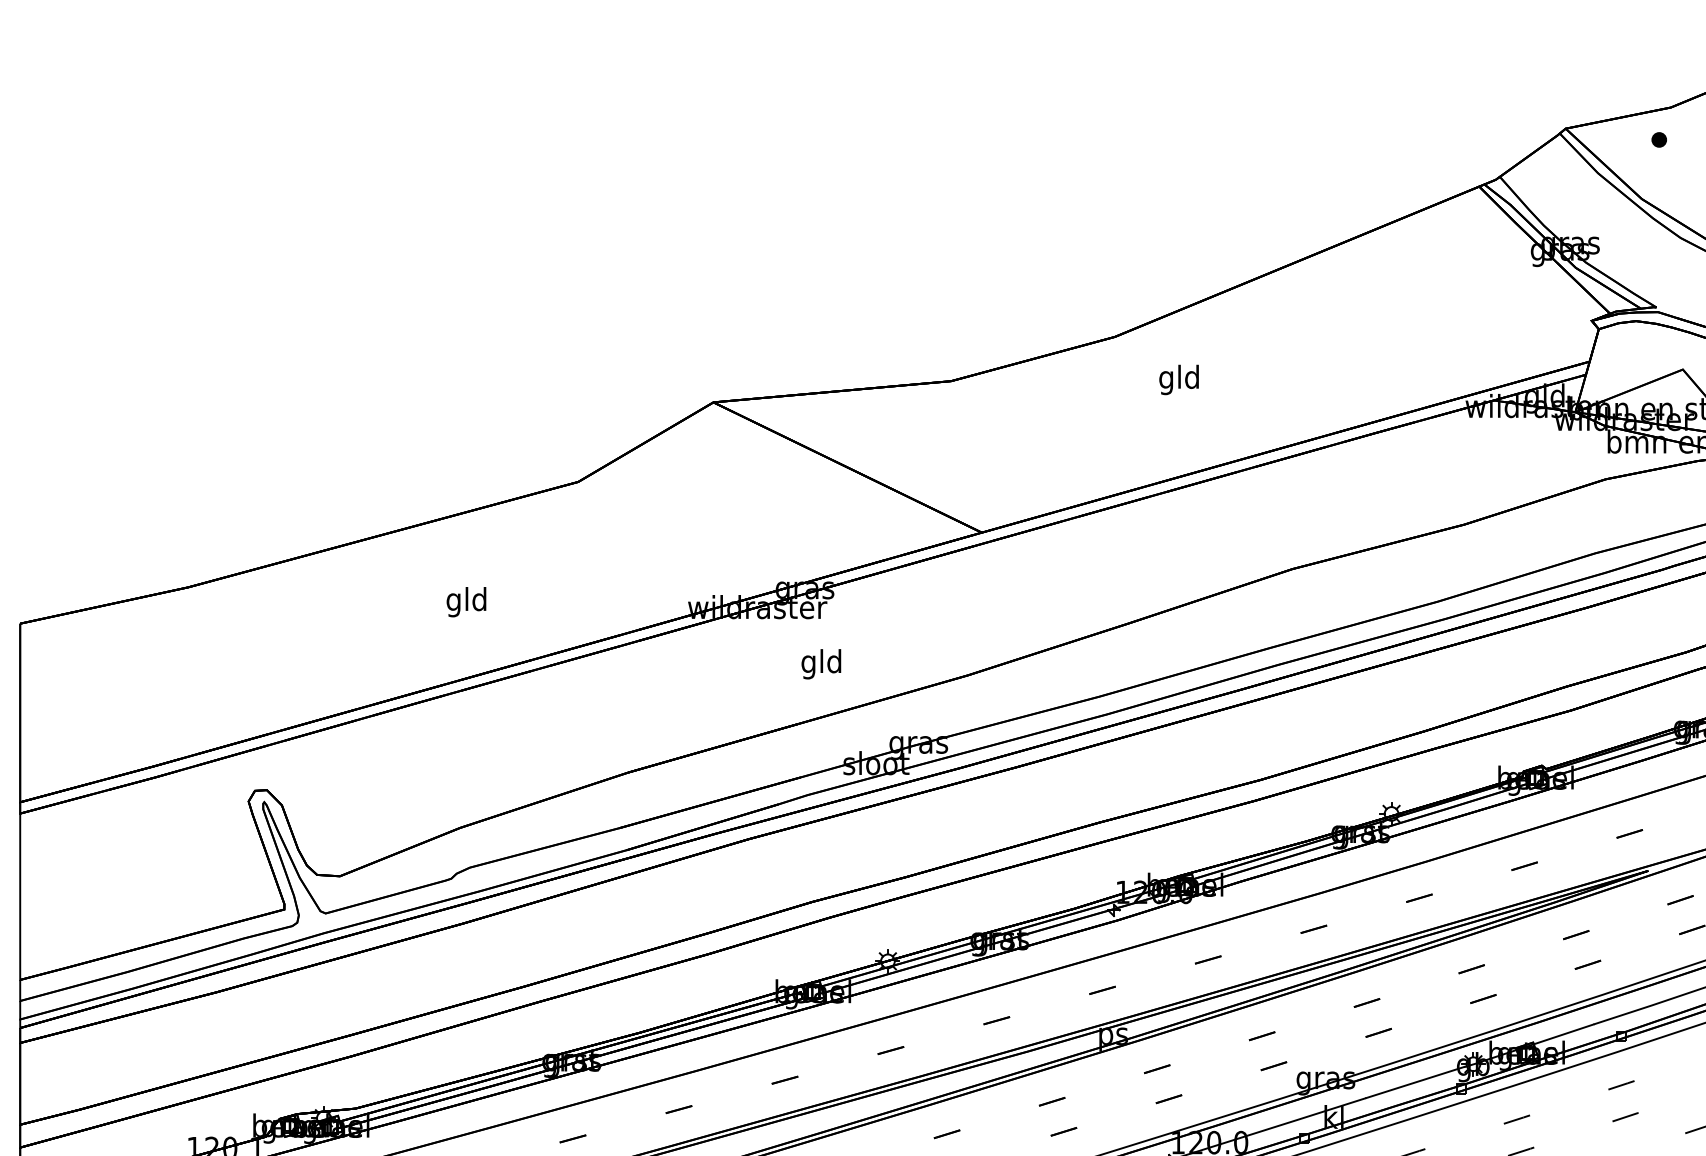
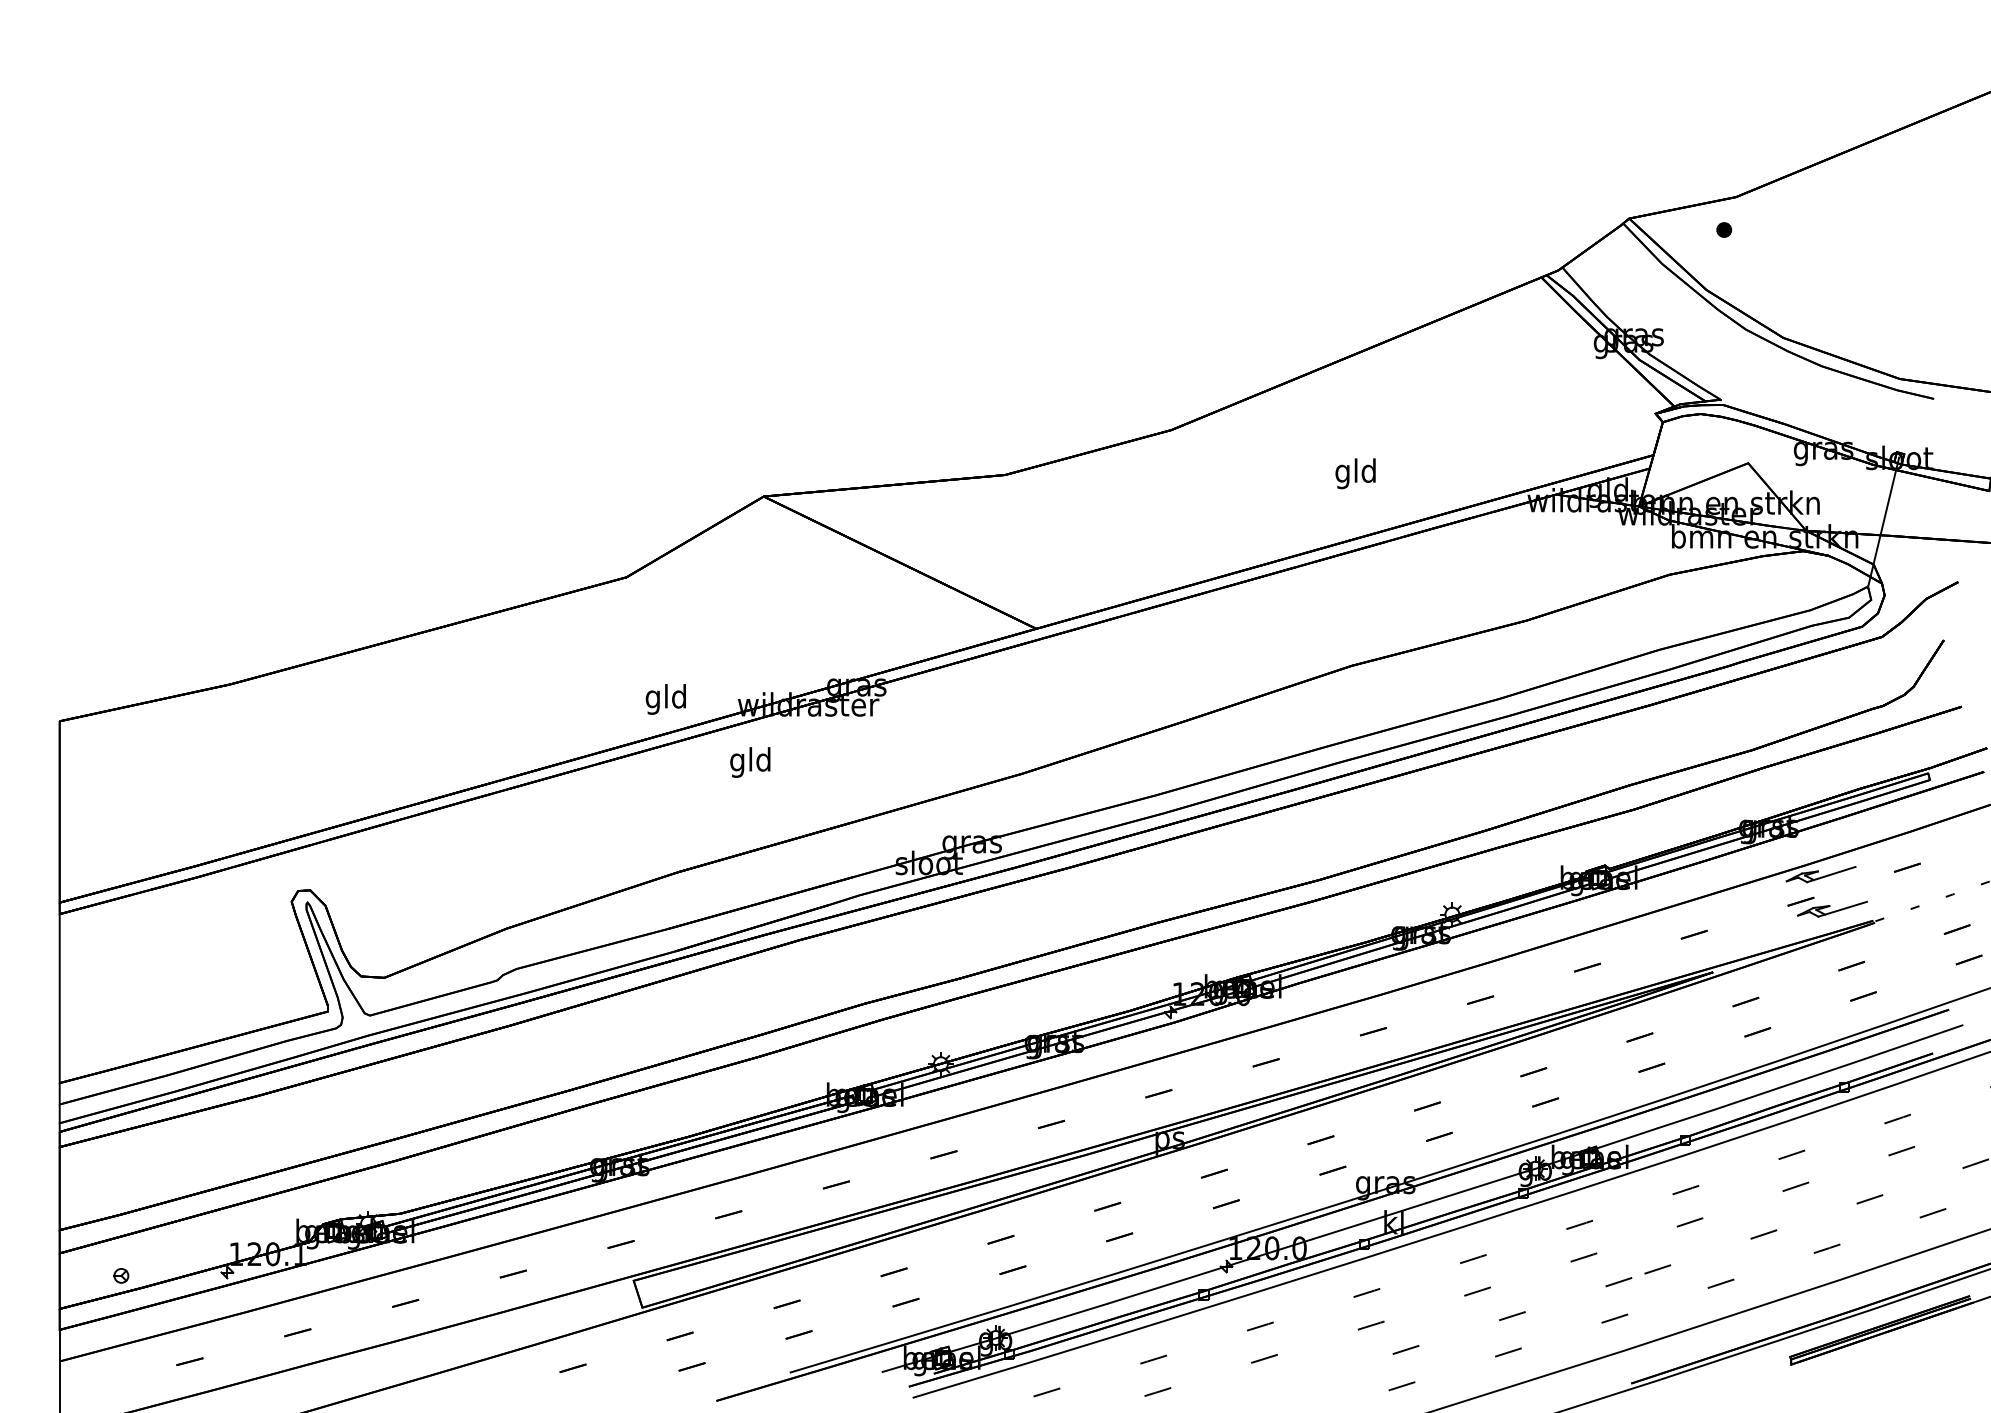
text: (1178, 379) -> (1355, 473), moved
text: (466, 602) -> (665, 699), moved
text: (821, 664) -> (750, 762), moved

